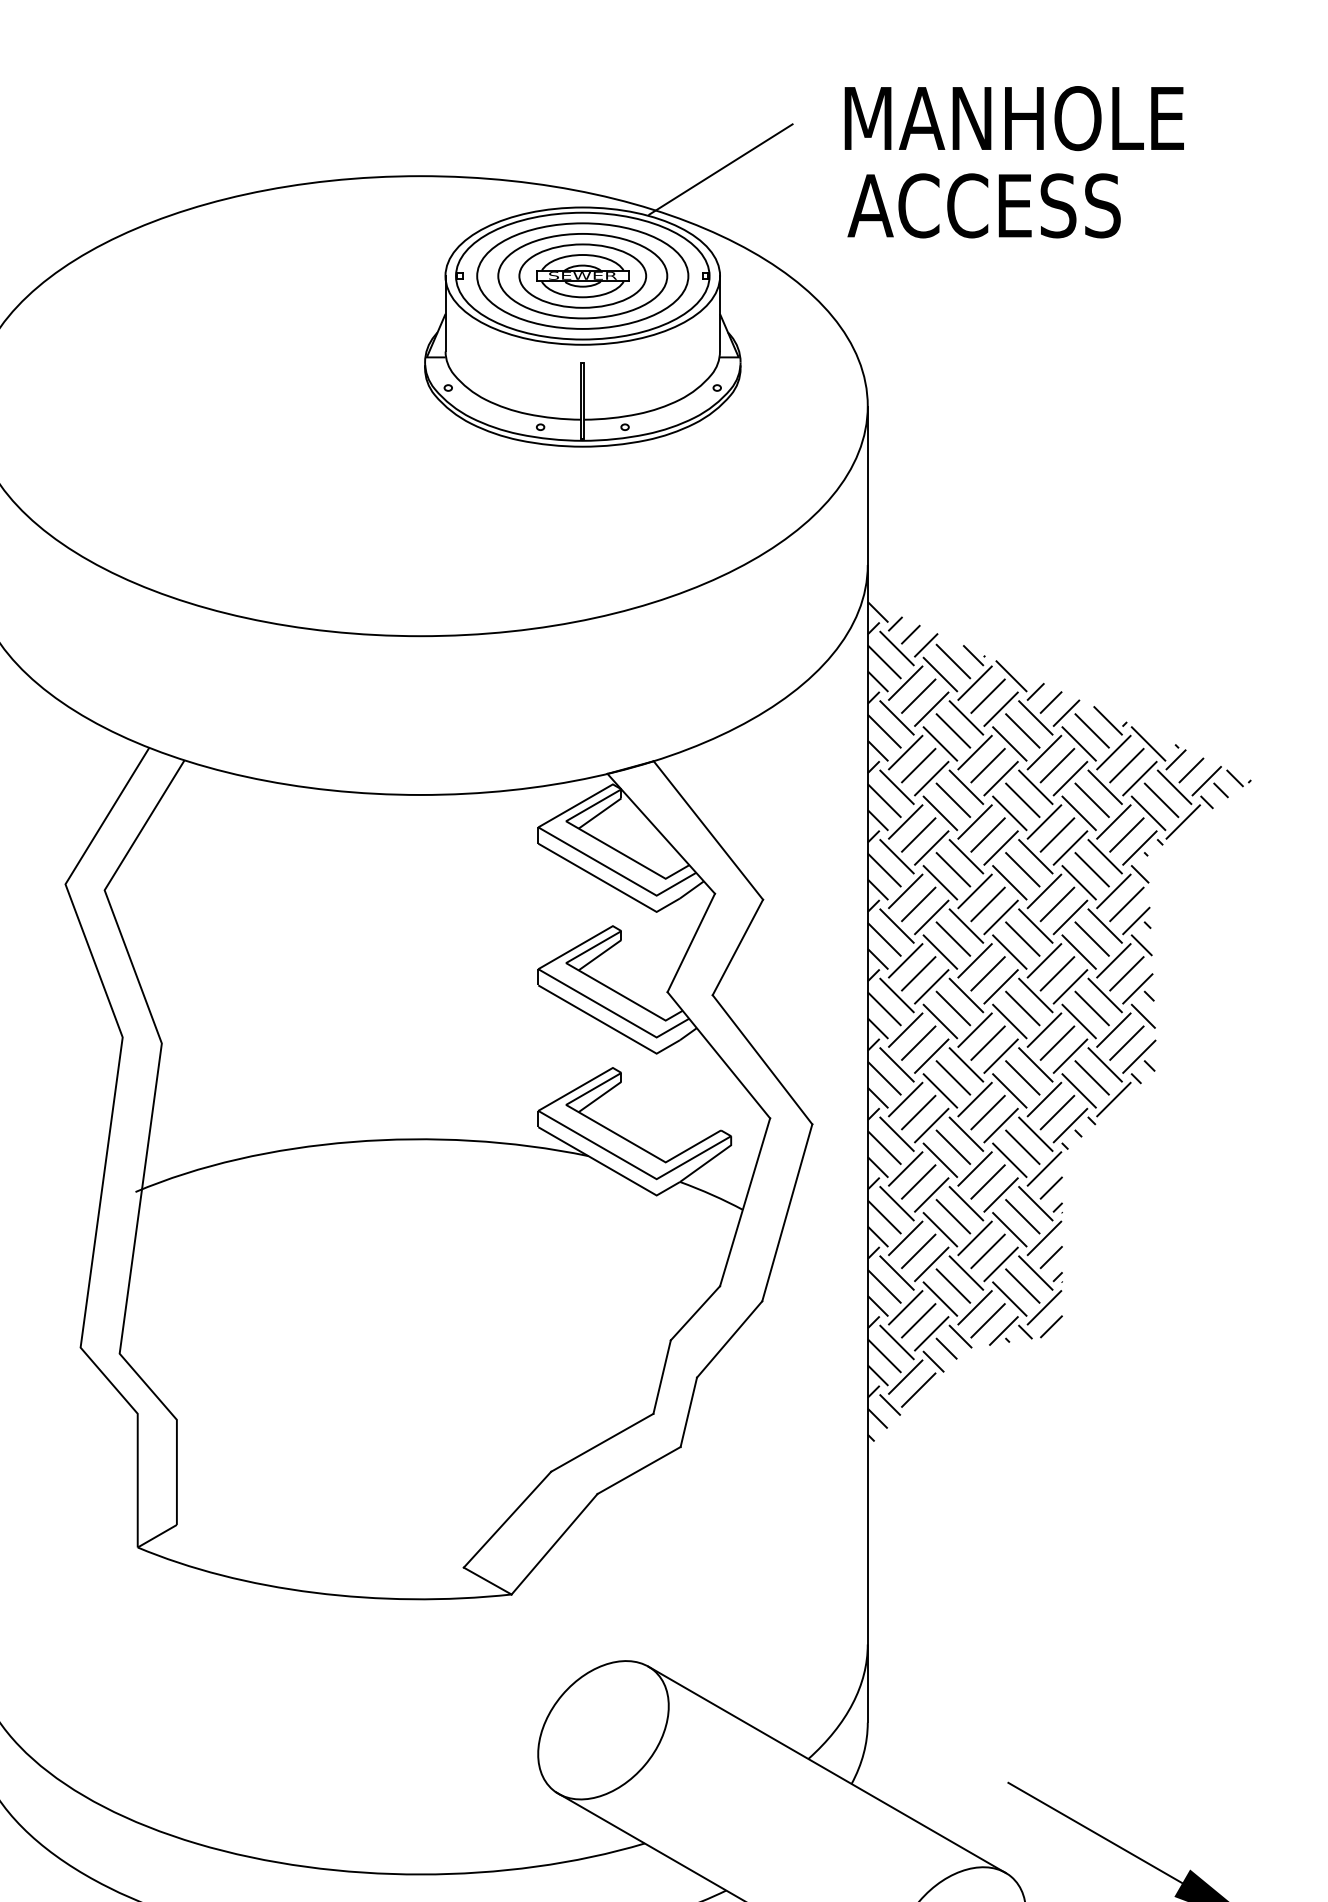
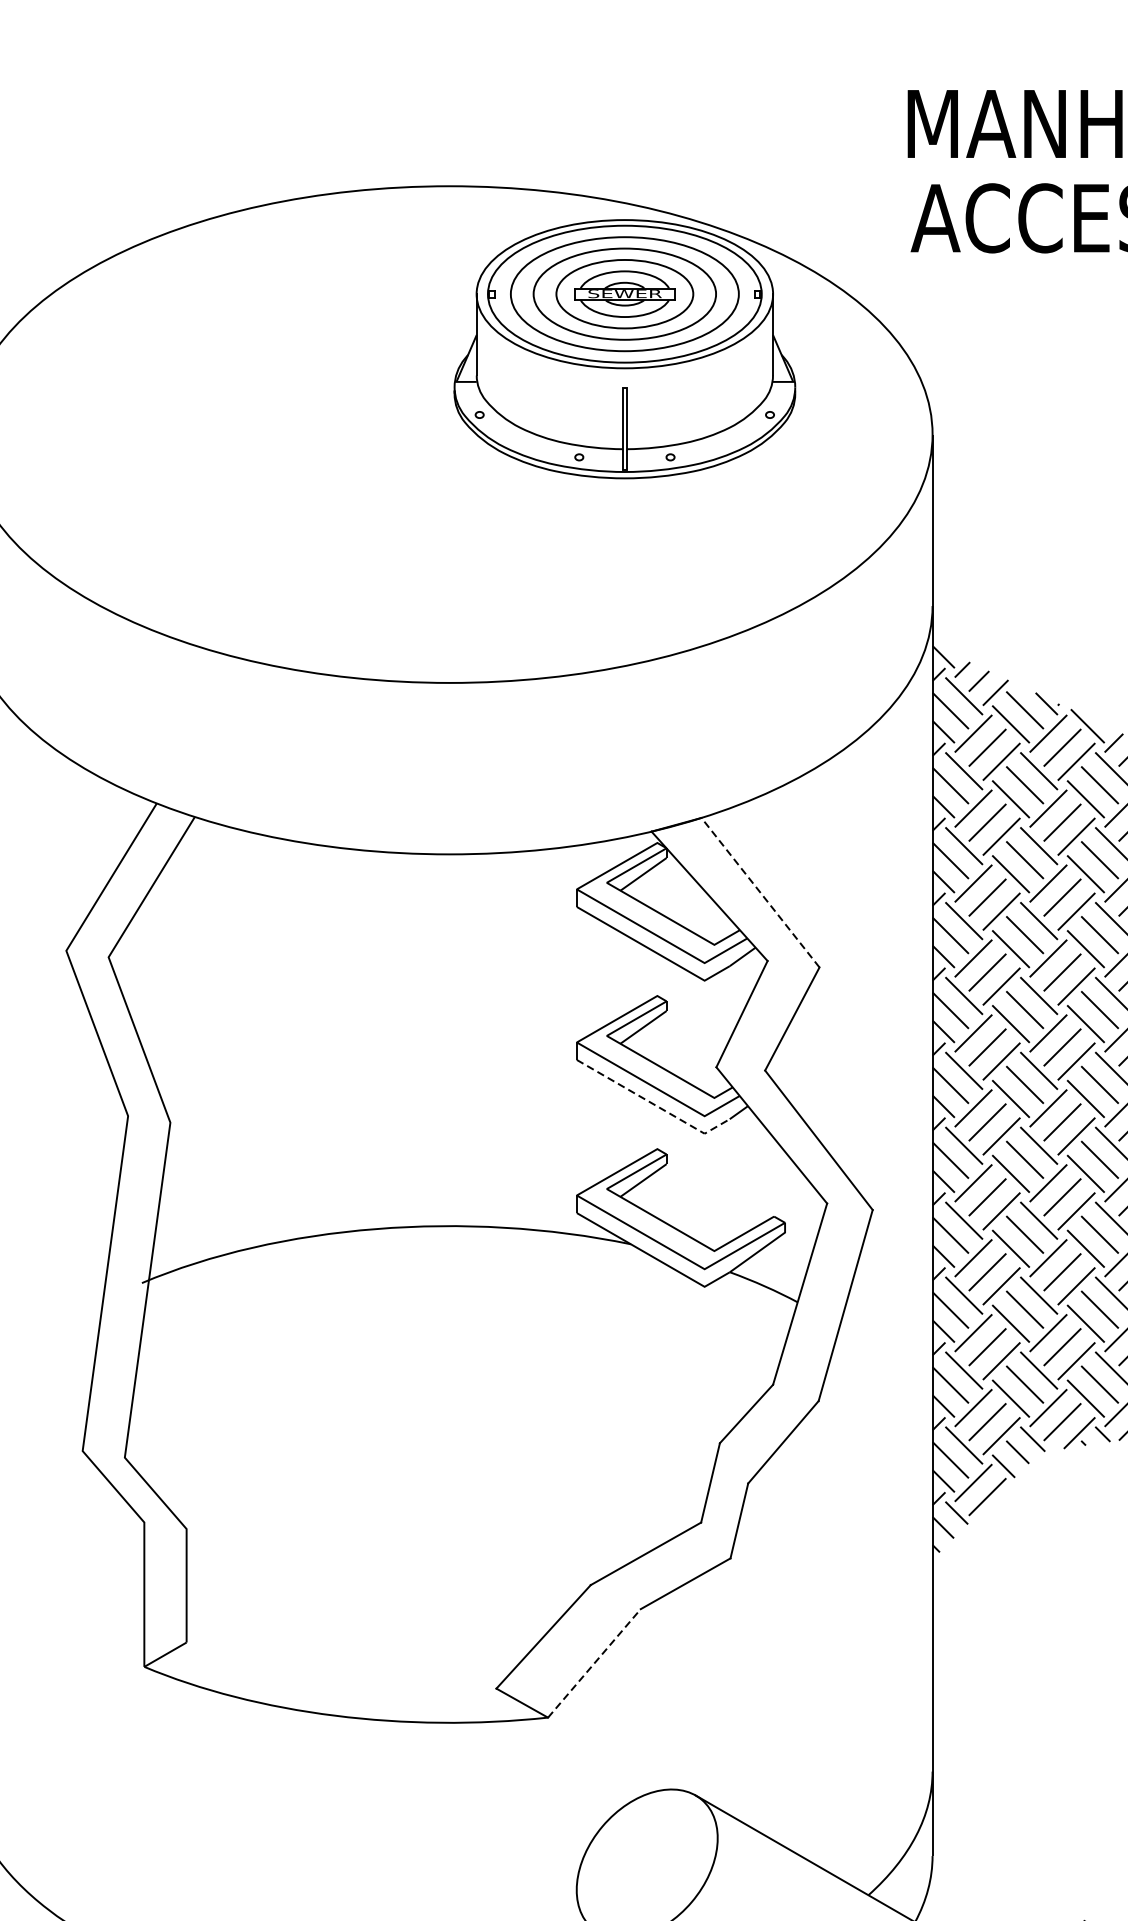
line: (720, 169) -> (773, 179), removed
line: (708, 830) -> (760, 892), solid -> dashed
line: (610, 1026) -> (654, 1104), solid -> dashed
line: (554, 1543) -> (594, 1662), solid -> dashed

